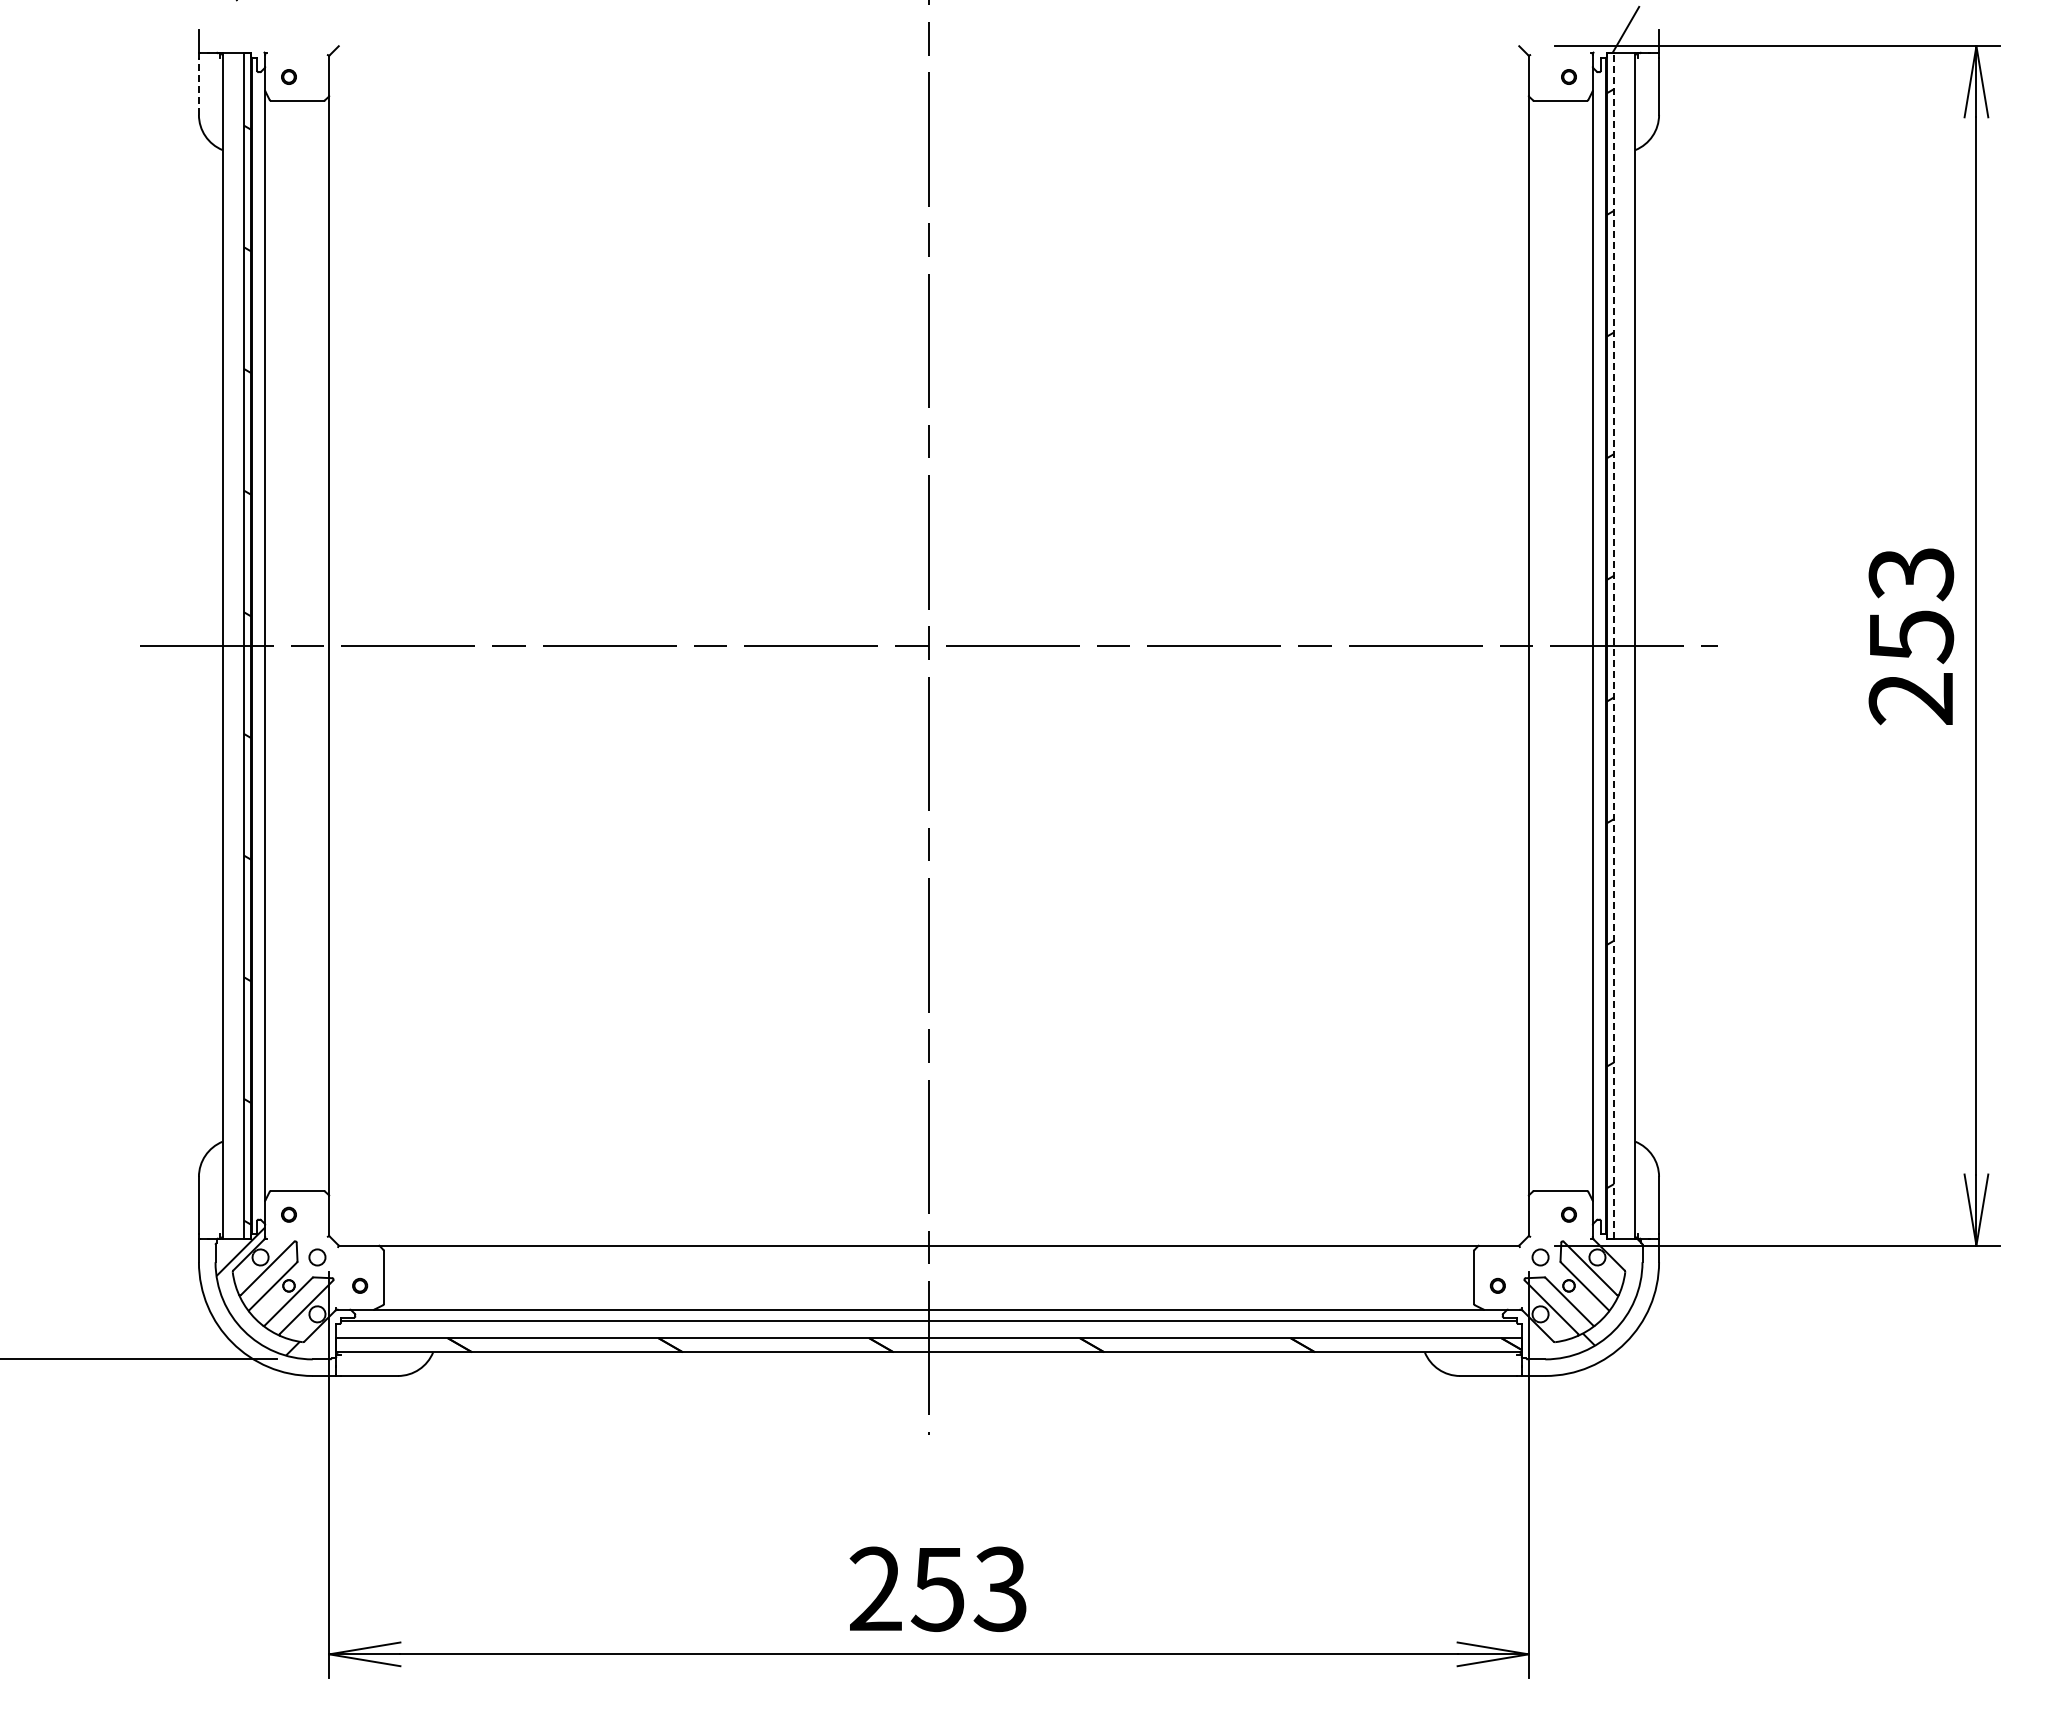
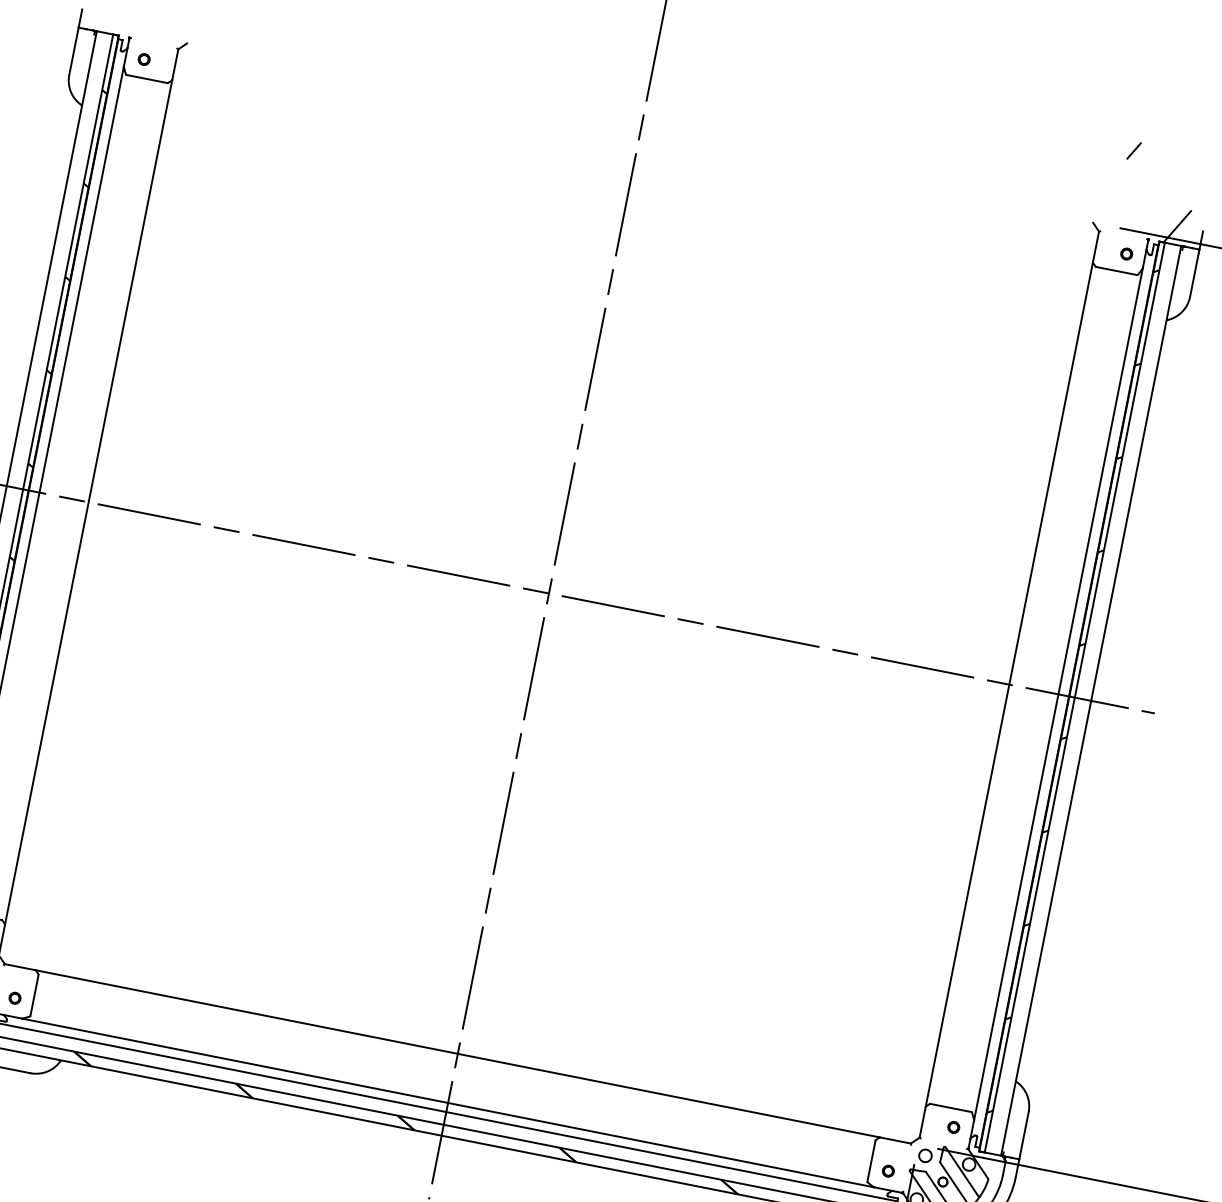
line: (198, 86) -> (73, 53), dashed -> solid
line: (1614, 645) -> (1075, 697), dashed -> solid

